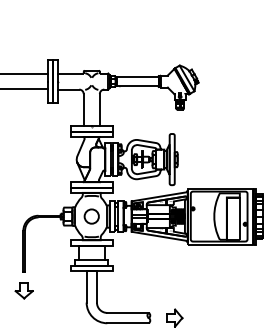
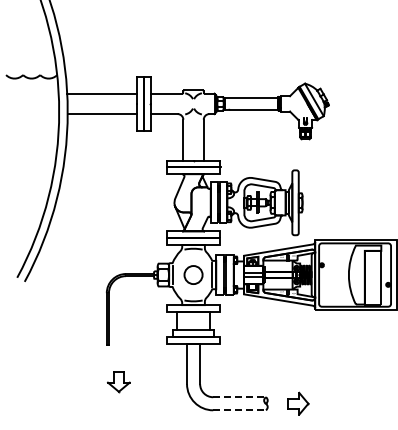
part: (23, 291) -> (118, 382), moved
line: (128, 313) -> (240, 397), solid -> dashed
line: (128, 323) -> (240, 410), solid -> dashed

